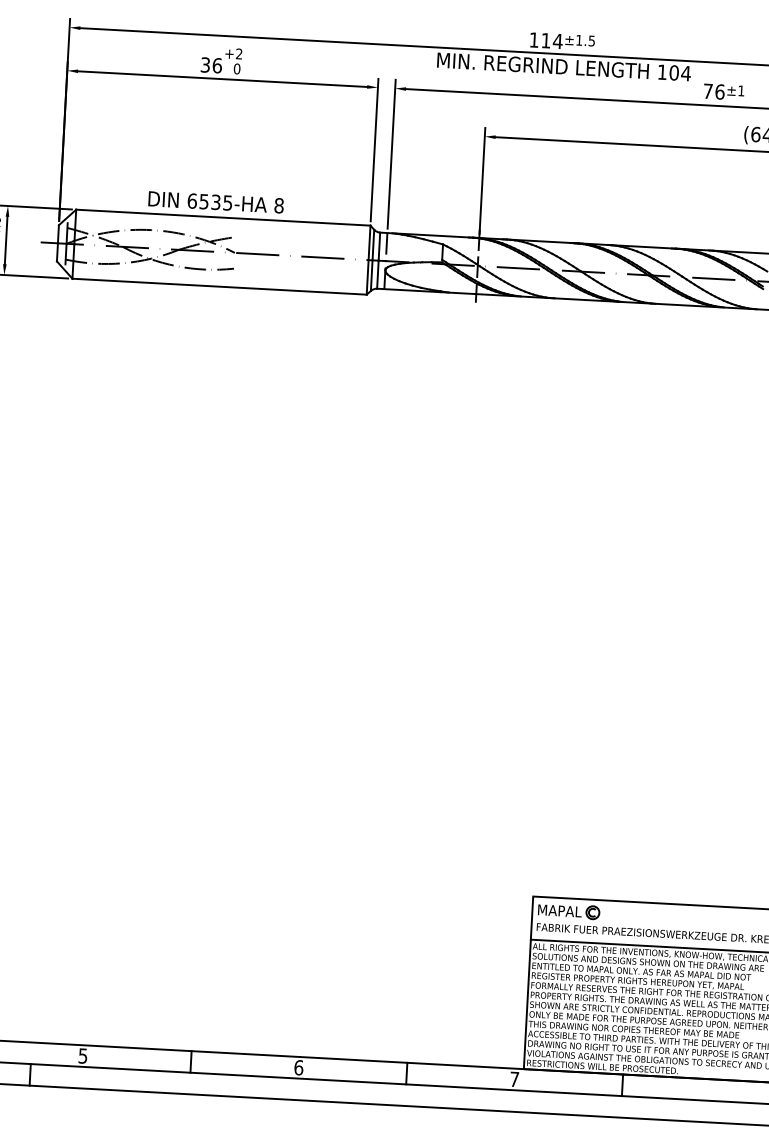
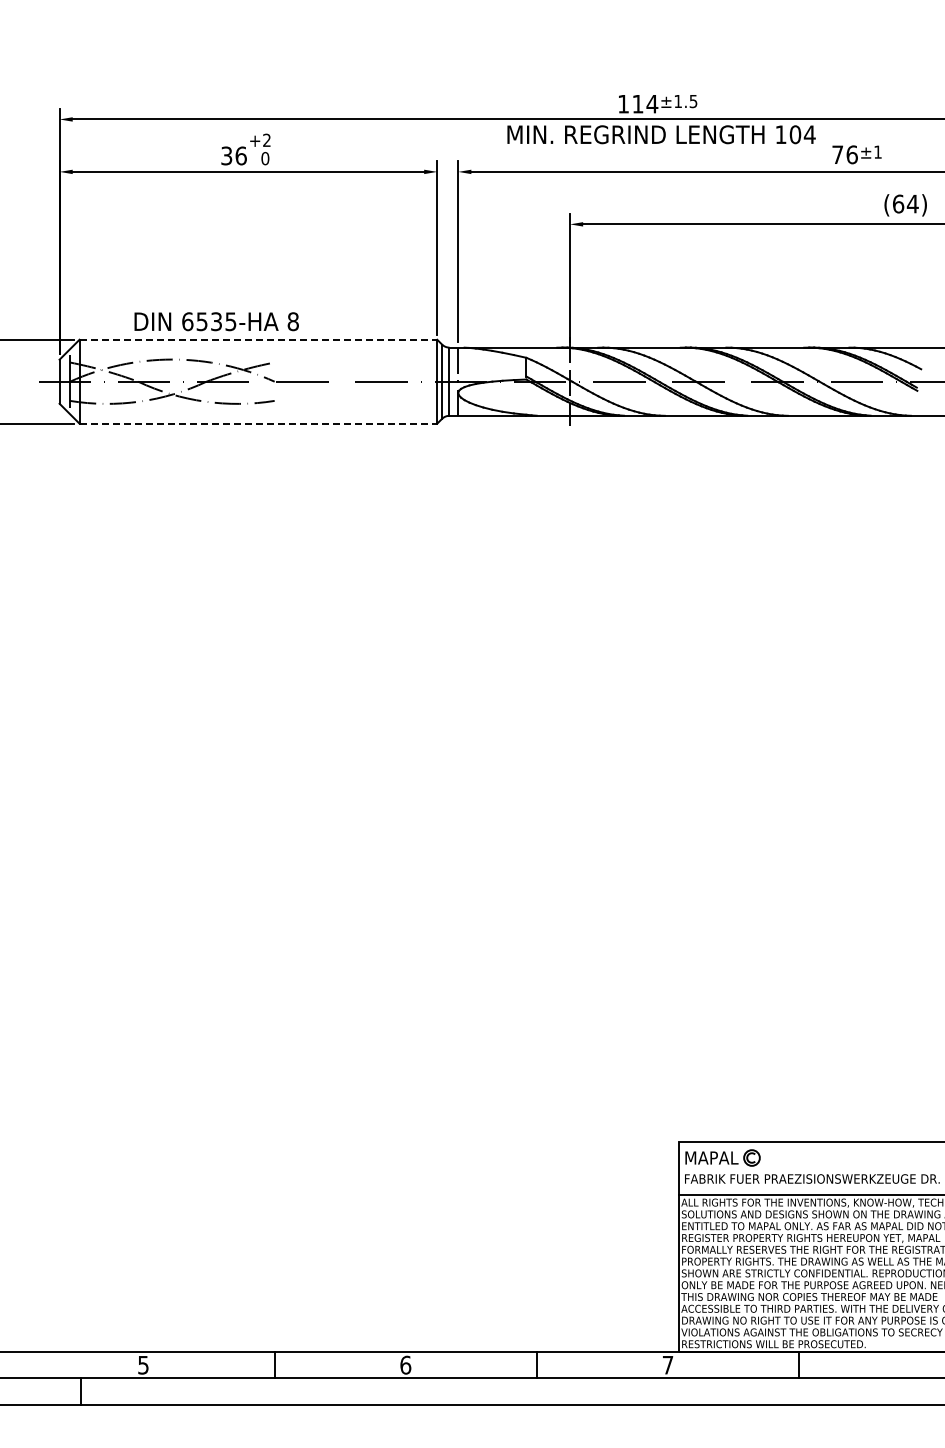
text: (216, 202) -> (216, 321), moved
line: (223, 217) -> (258, 339), solid -> dashed
line: (219, 286) -> (258, 423), solid -> dashed

